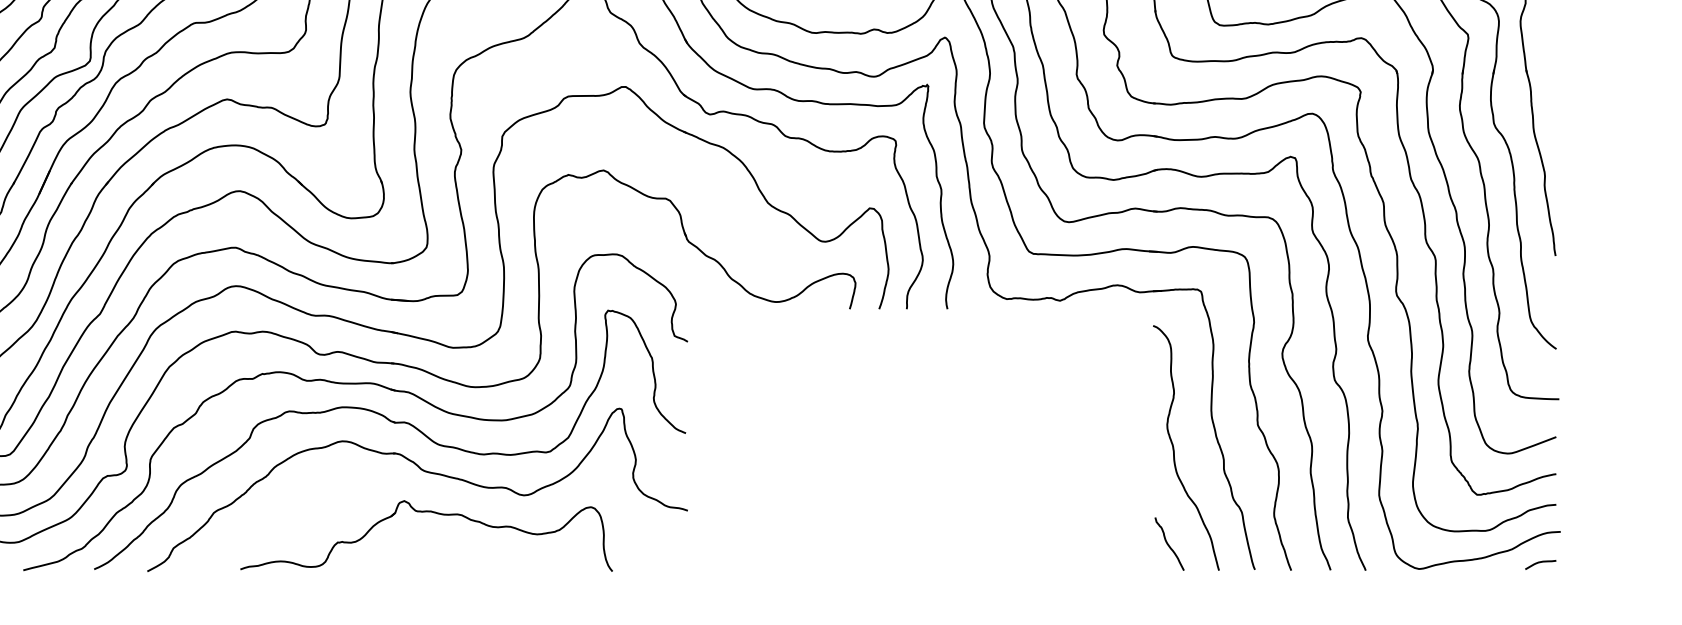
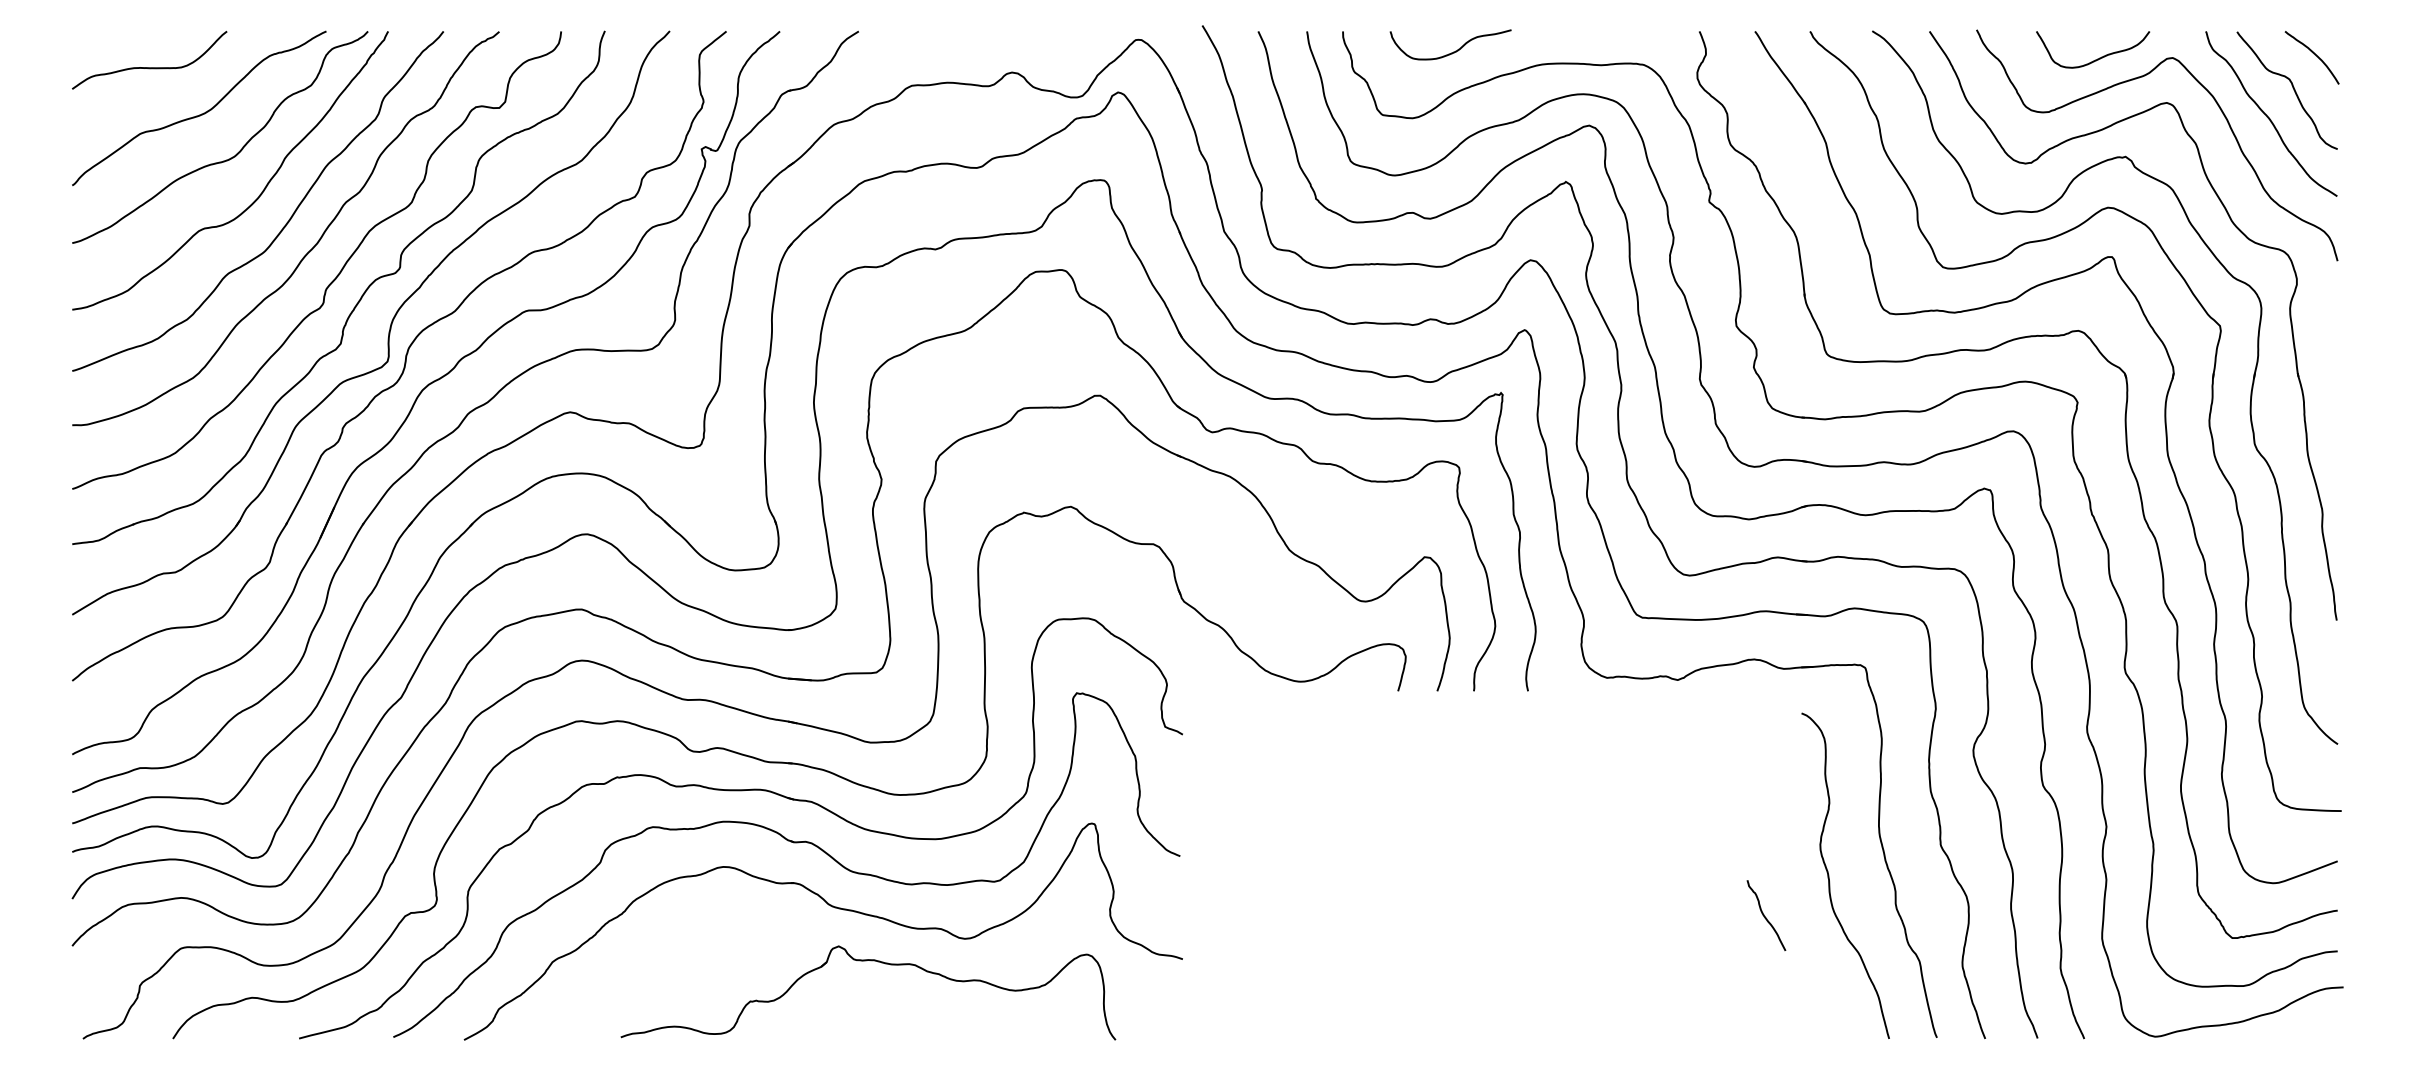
part: (425, 512) -> (866, 961), moved
curve: (1168, 544) -> (1765, 916), moved
curve: (1540, 562) -> (2316, 1028), removed

